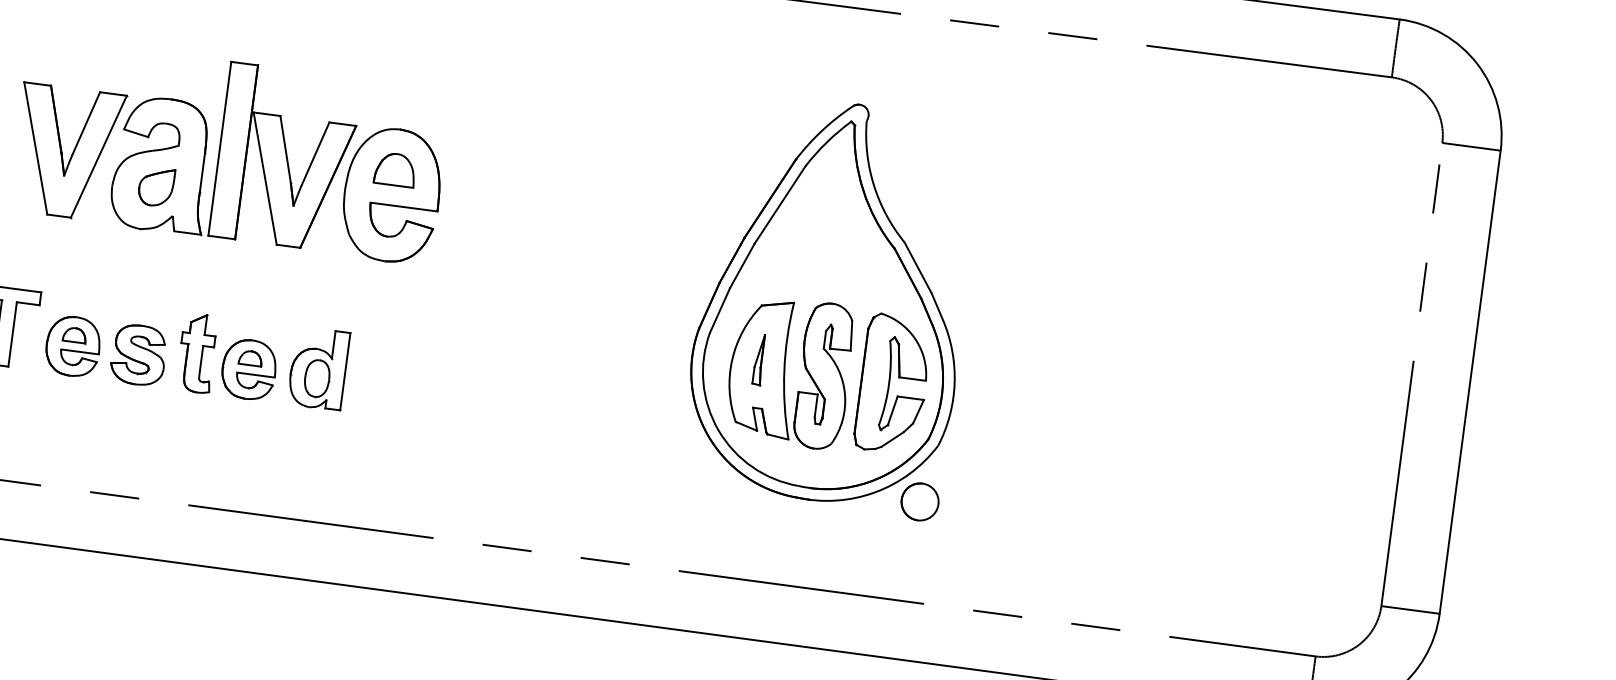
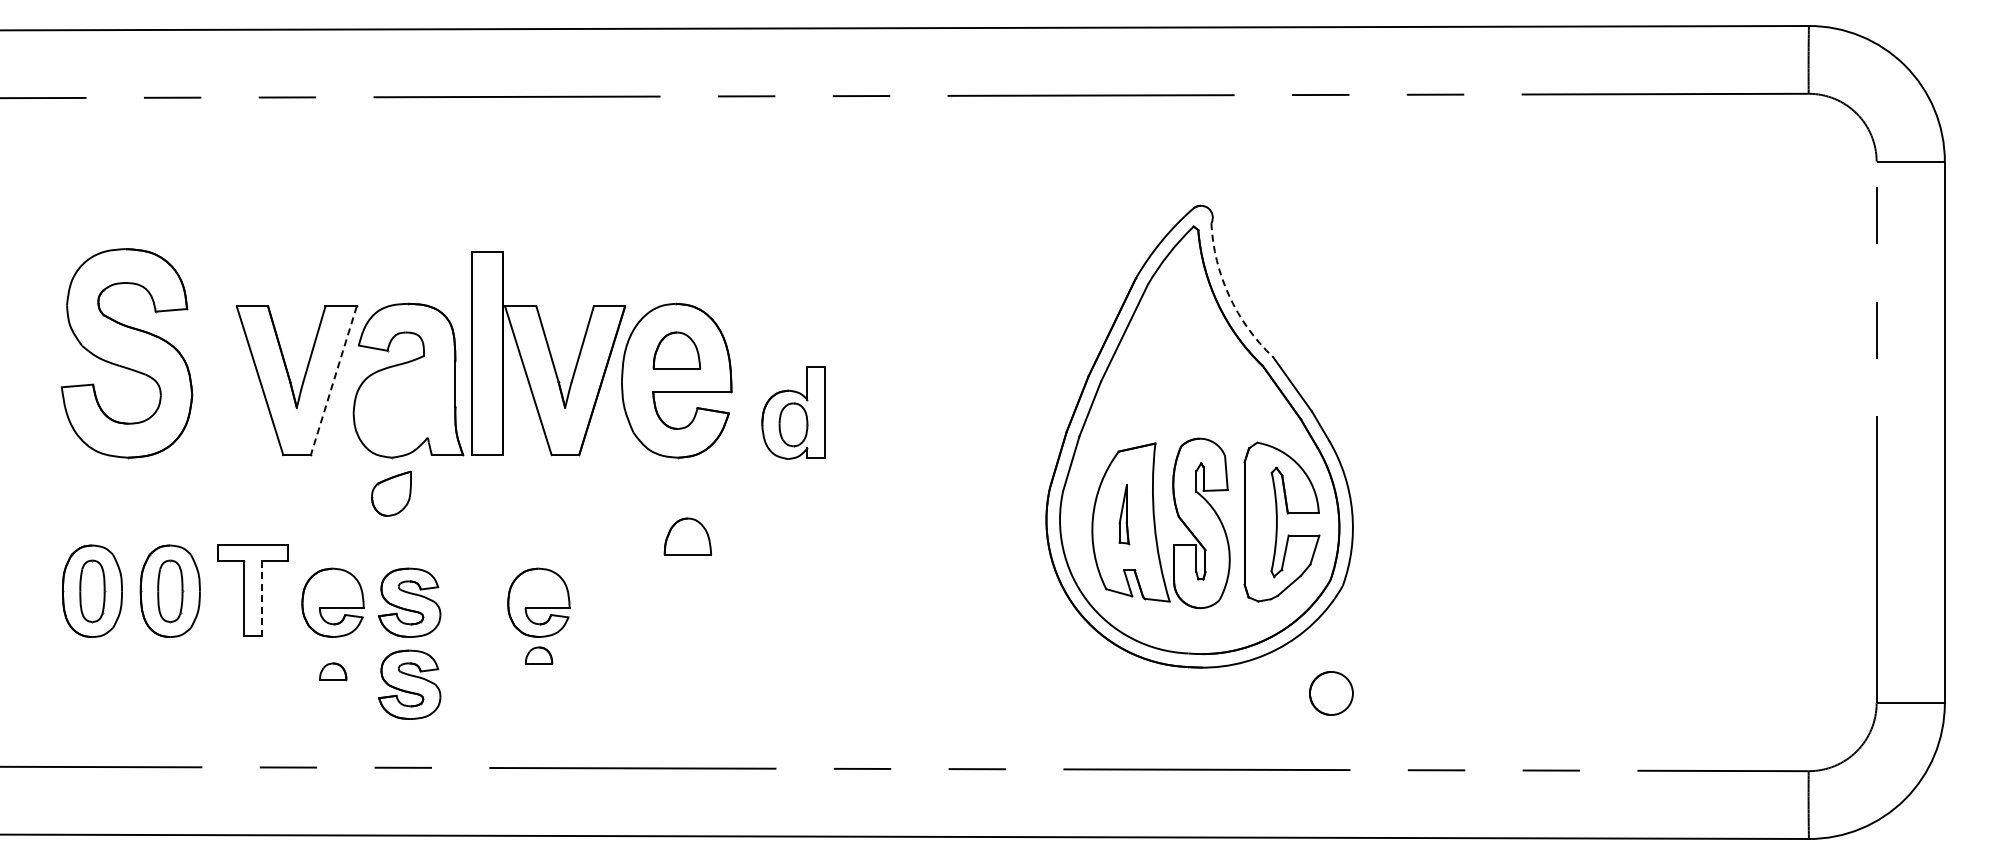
line: (98, 156) -> (333, 380), solid -> dashed
arc: (873, 185) -> (1229, 296), solid -> dashed
part: (156, 186) -> (391, 493), moved
part: (383, 329) -> (687, 536), added
line: (12, 334) -> (261, 598), solid -> dashed
part: (75, 335) -> (333, 671), moved
part: (197, 352) -> (476, 591), removed
part: (251, 358) -> (539, 655), moved
part: (318, 368) -> (793, 412), moved
part: (129, 424) -> (409, 684), added
circle: (920, 502) -> (1331, 693), moved

